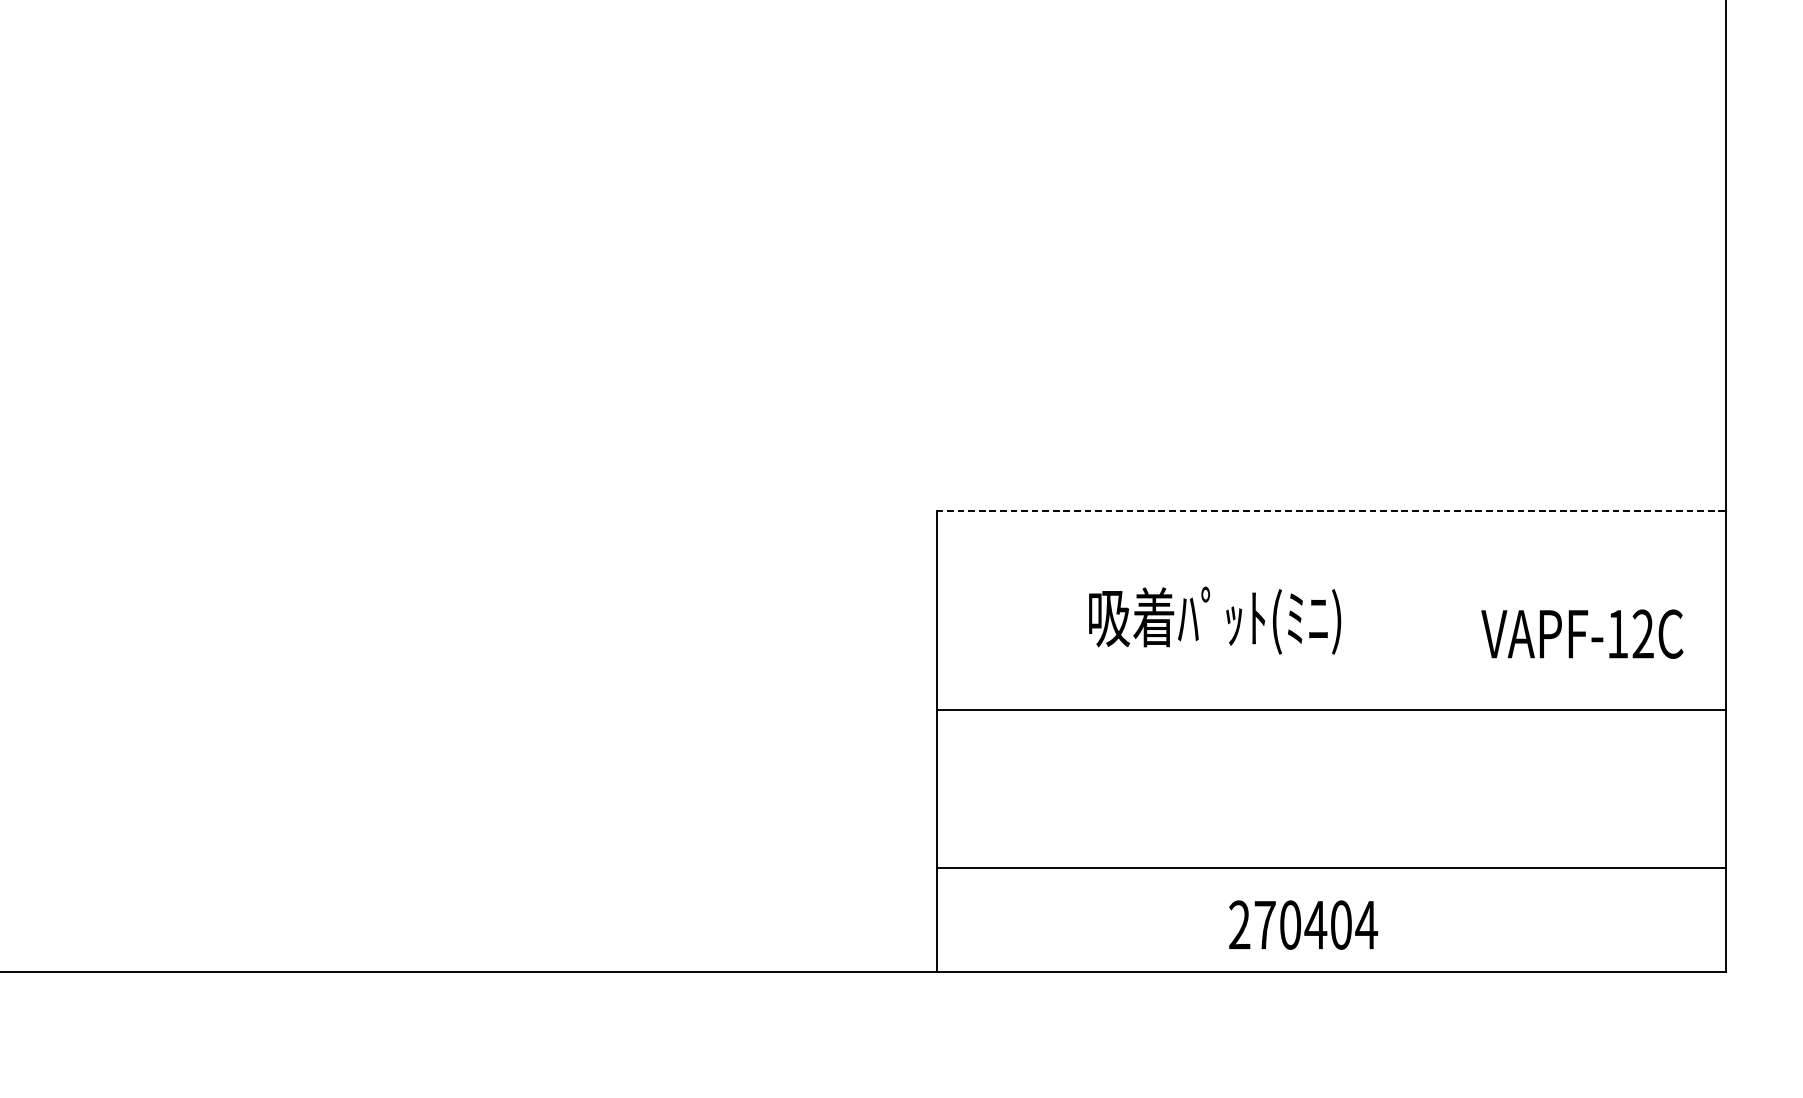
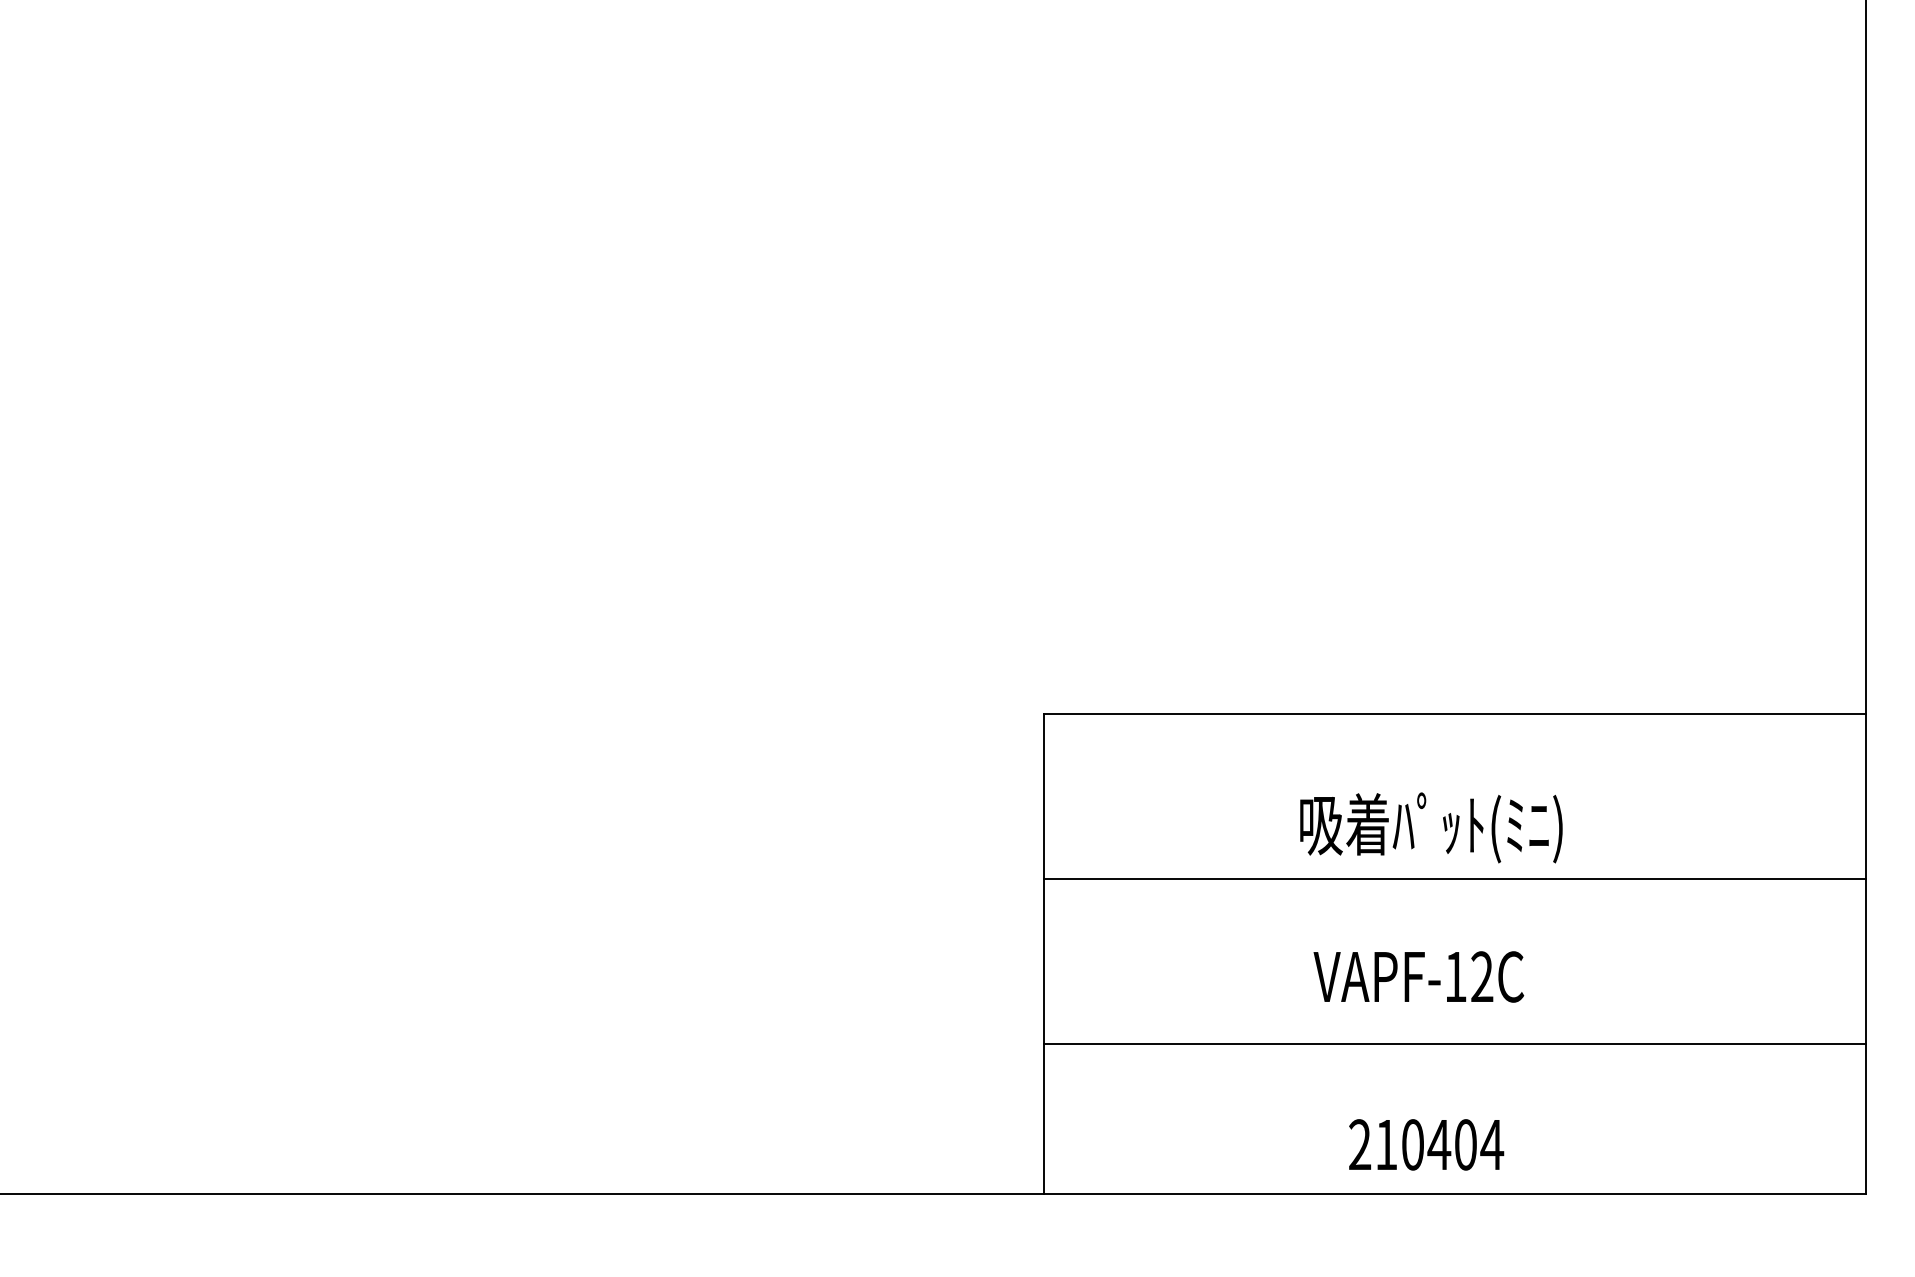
line: (1331, 510) -> (1455, 713), dashed -> solid
text: (1215, 620) -> (1431, 827), moved
text: (1582, 633) -> (1418, 976), moved
line: (1331, 709) -> (1455, 878), moved
line: (1331, 868) -> (1455, 1043), moved
text: (1265, 924) -> (1386, 1144), 270404 -> 210404

